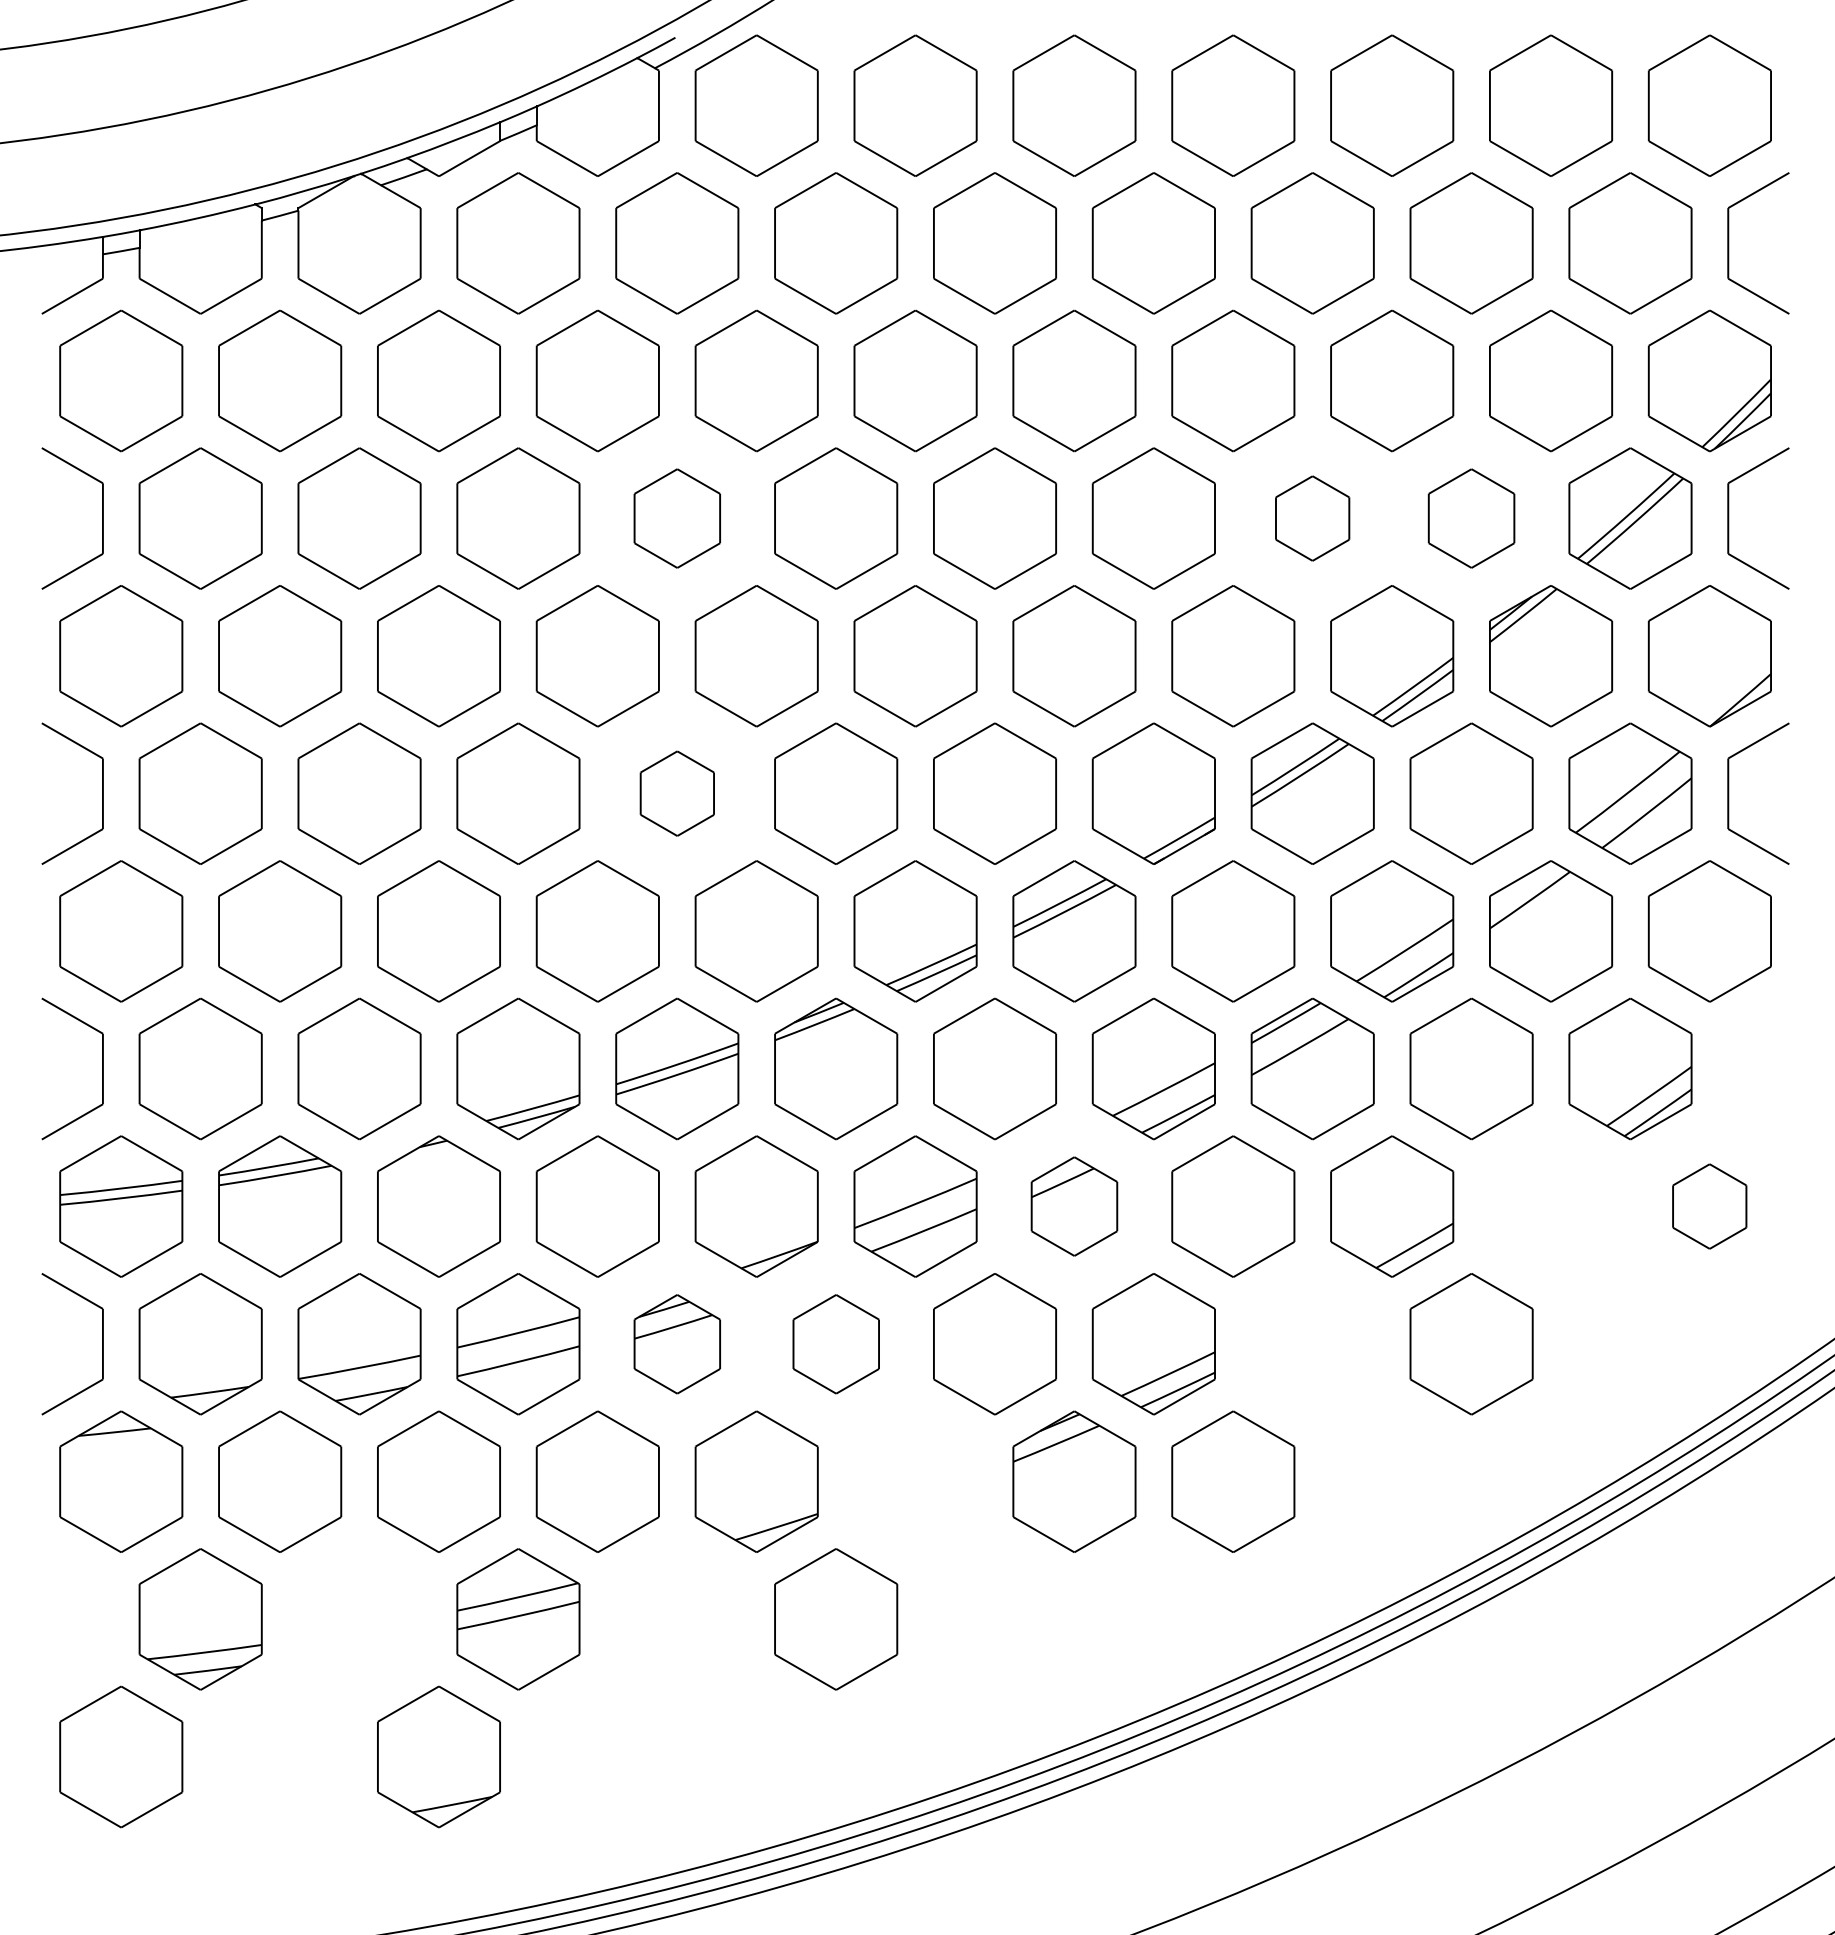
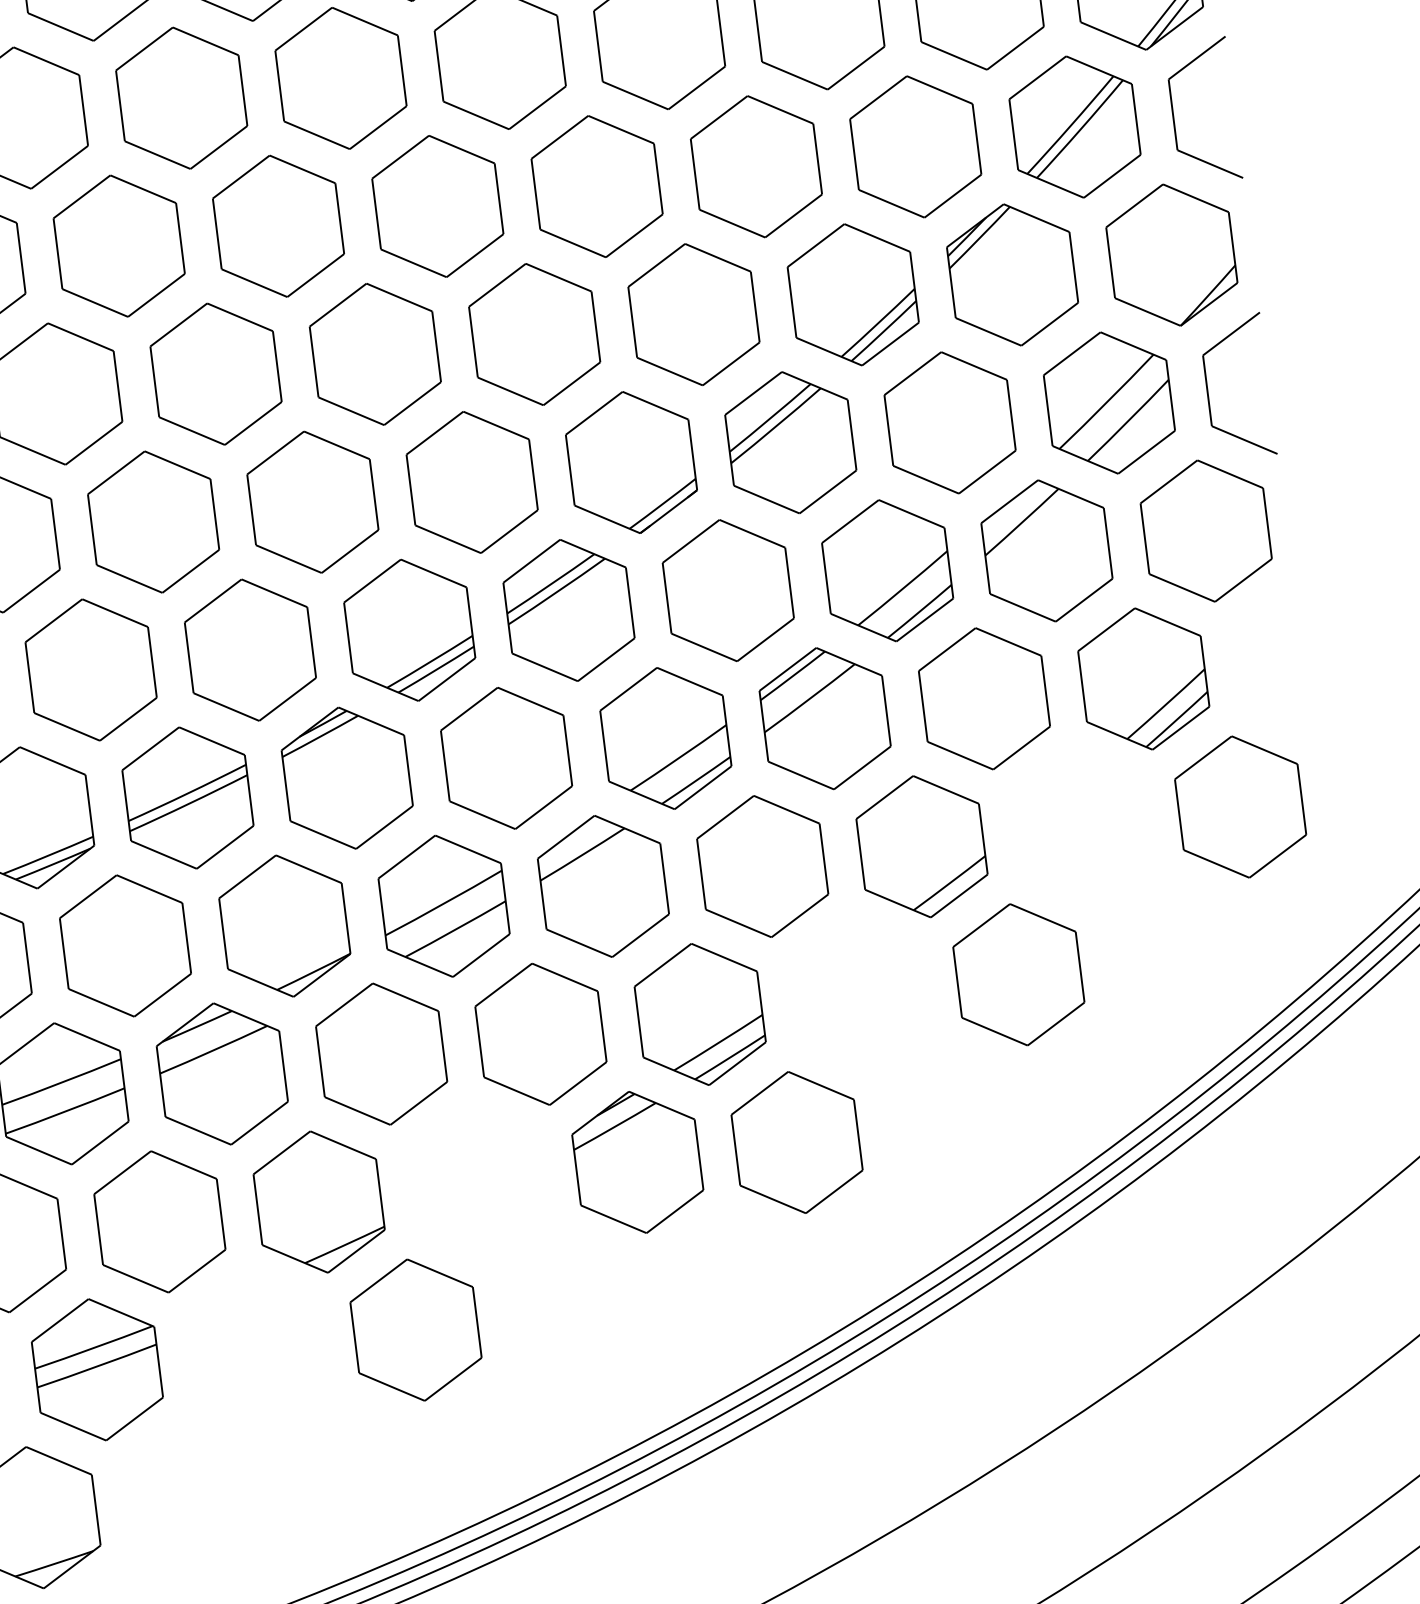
part: (677, 518) -> (119, 246), size x1.43
part: (1312, 518) -> (756, 166), size x1.67
part: (1471, 518) -> (915, 146), size x1.43
part: (677, 793) -> (153, 521), size x1.67
part: (1074, 1206) -> (603, 886), size x1.43
part: (1709, 1206) -> (1240, 806), size x1.67
part: (677, 1344) -> (222, 1074), size x1.43
part: (836, 1344) -> (382, 1054), size x1.43

